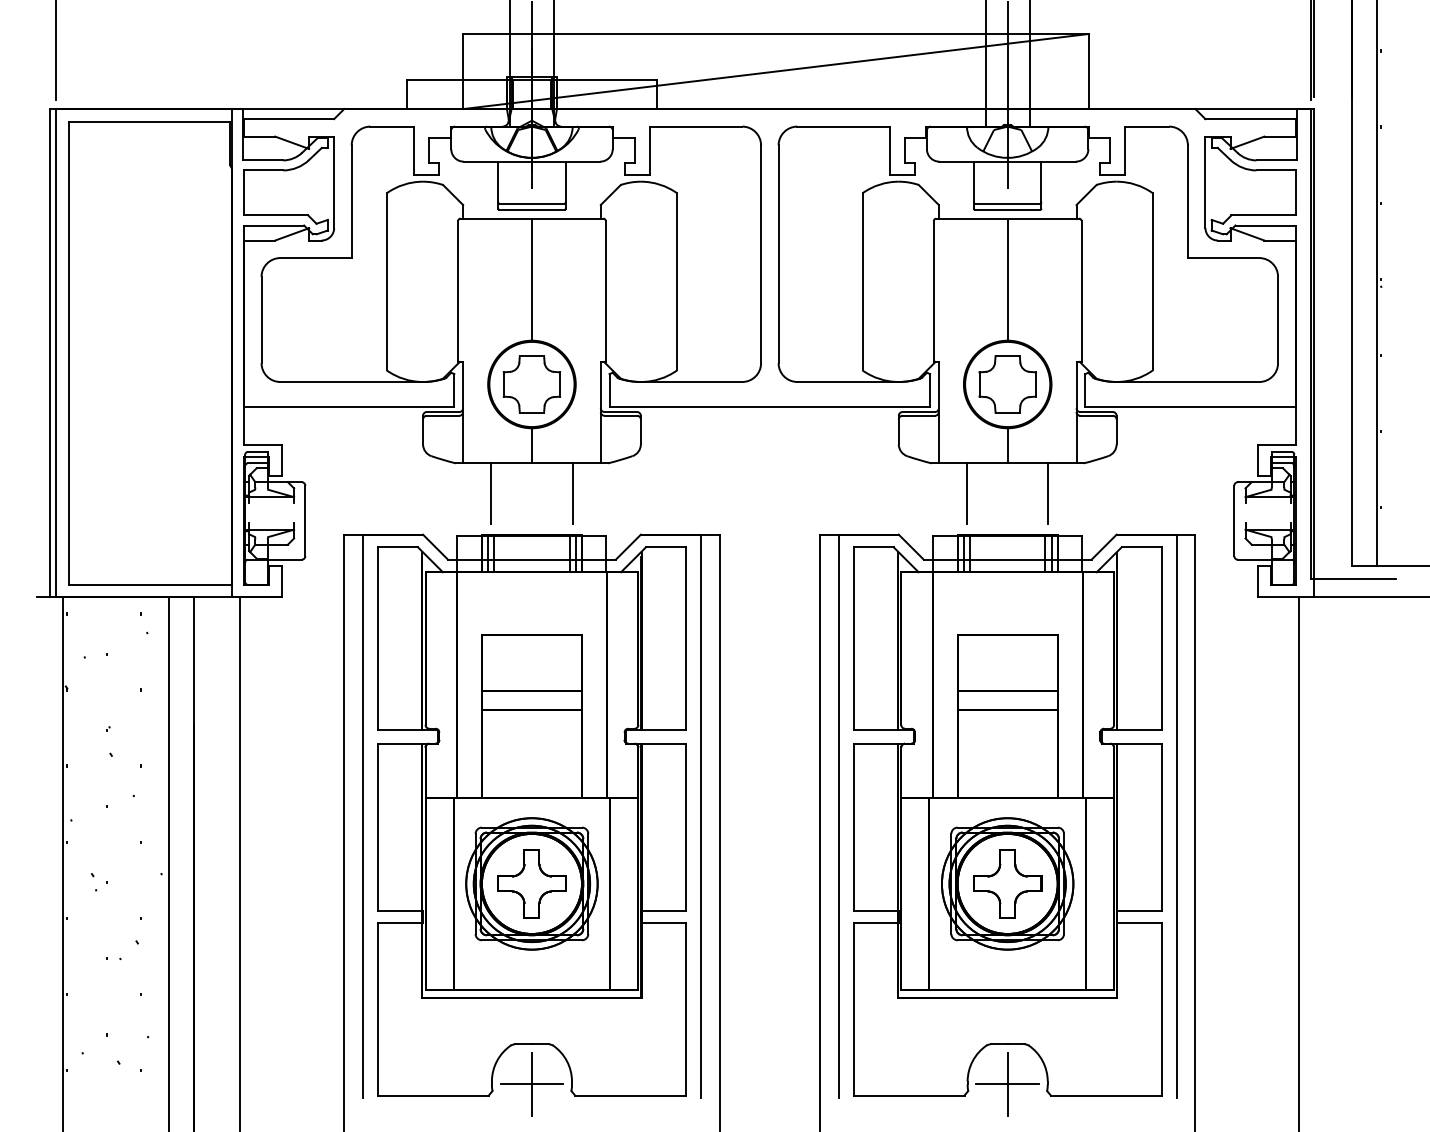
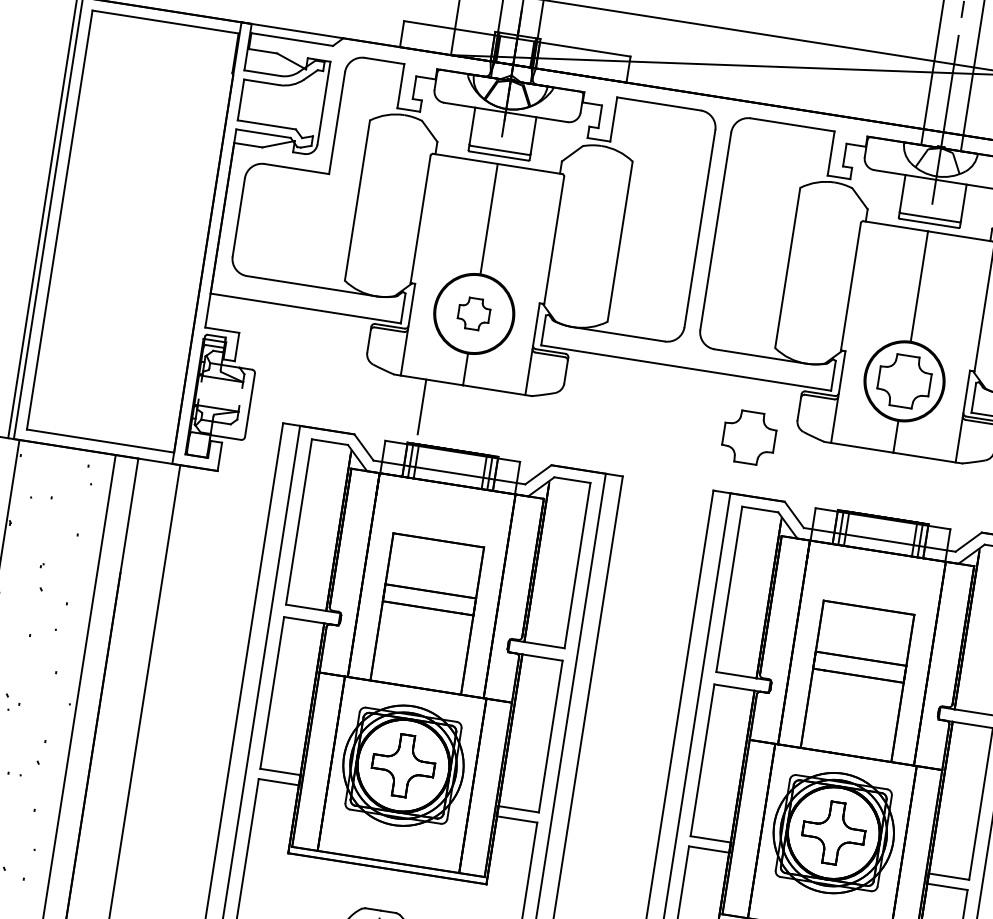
part: (531, 384) -> (473, 313), size x0.6
part: (849, 471) -> (749, 437), added
line: (572, 493) -> (495, 418), removed
line: (967, 493) -> (852, 474), removed
line: (1048, 493) -> (926, 485), removed

